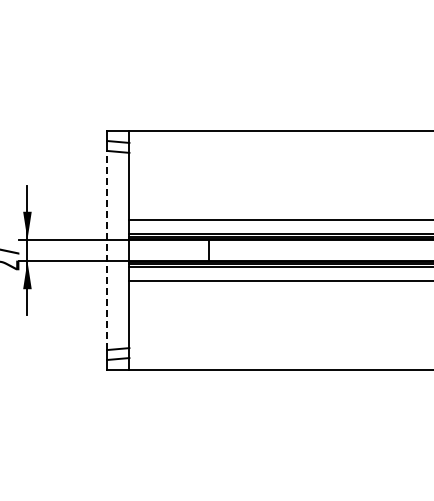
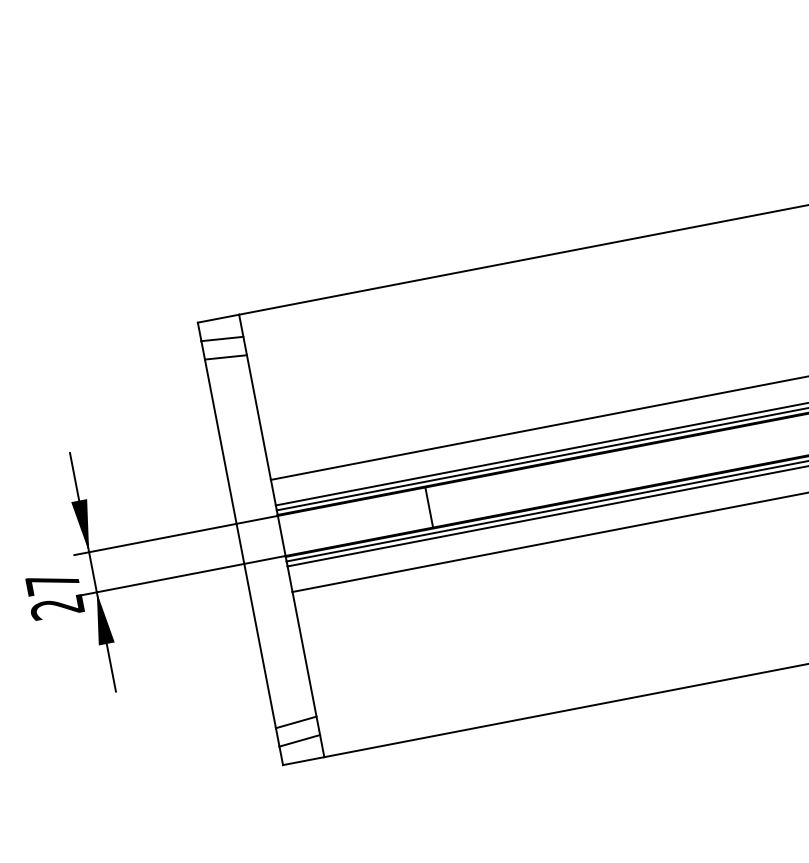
line: (107, 250) -> (241, 543), dashed -> solid

